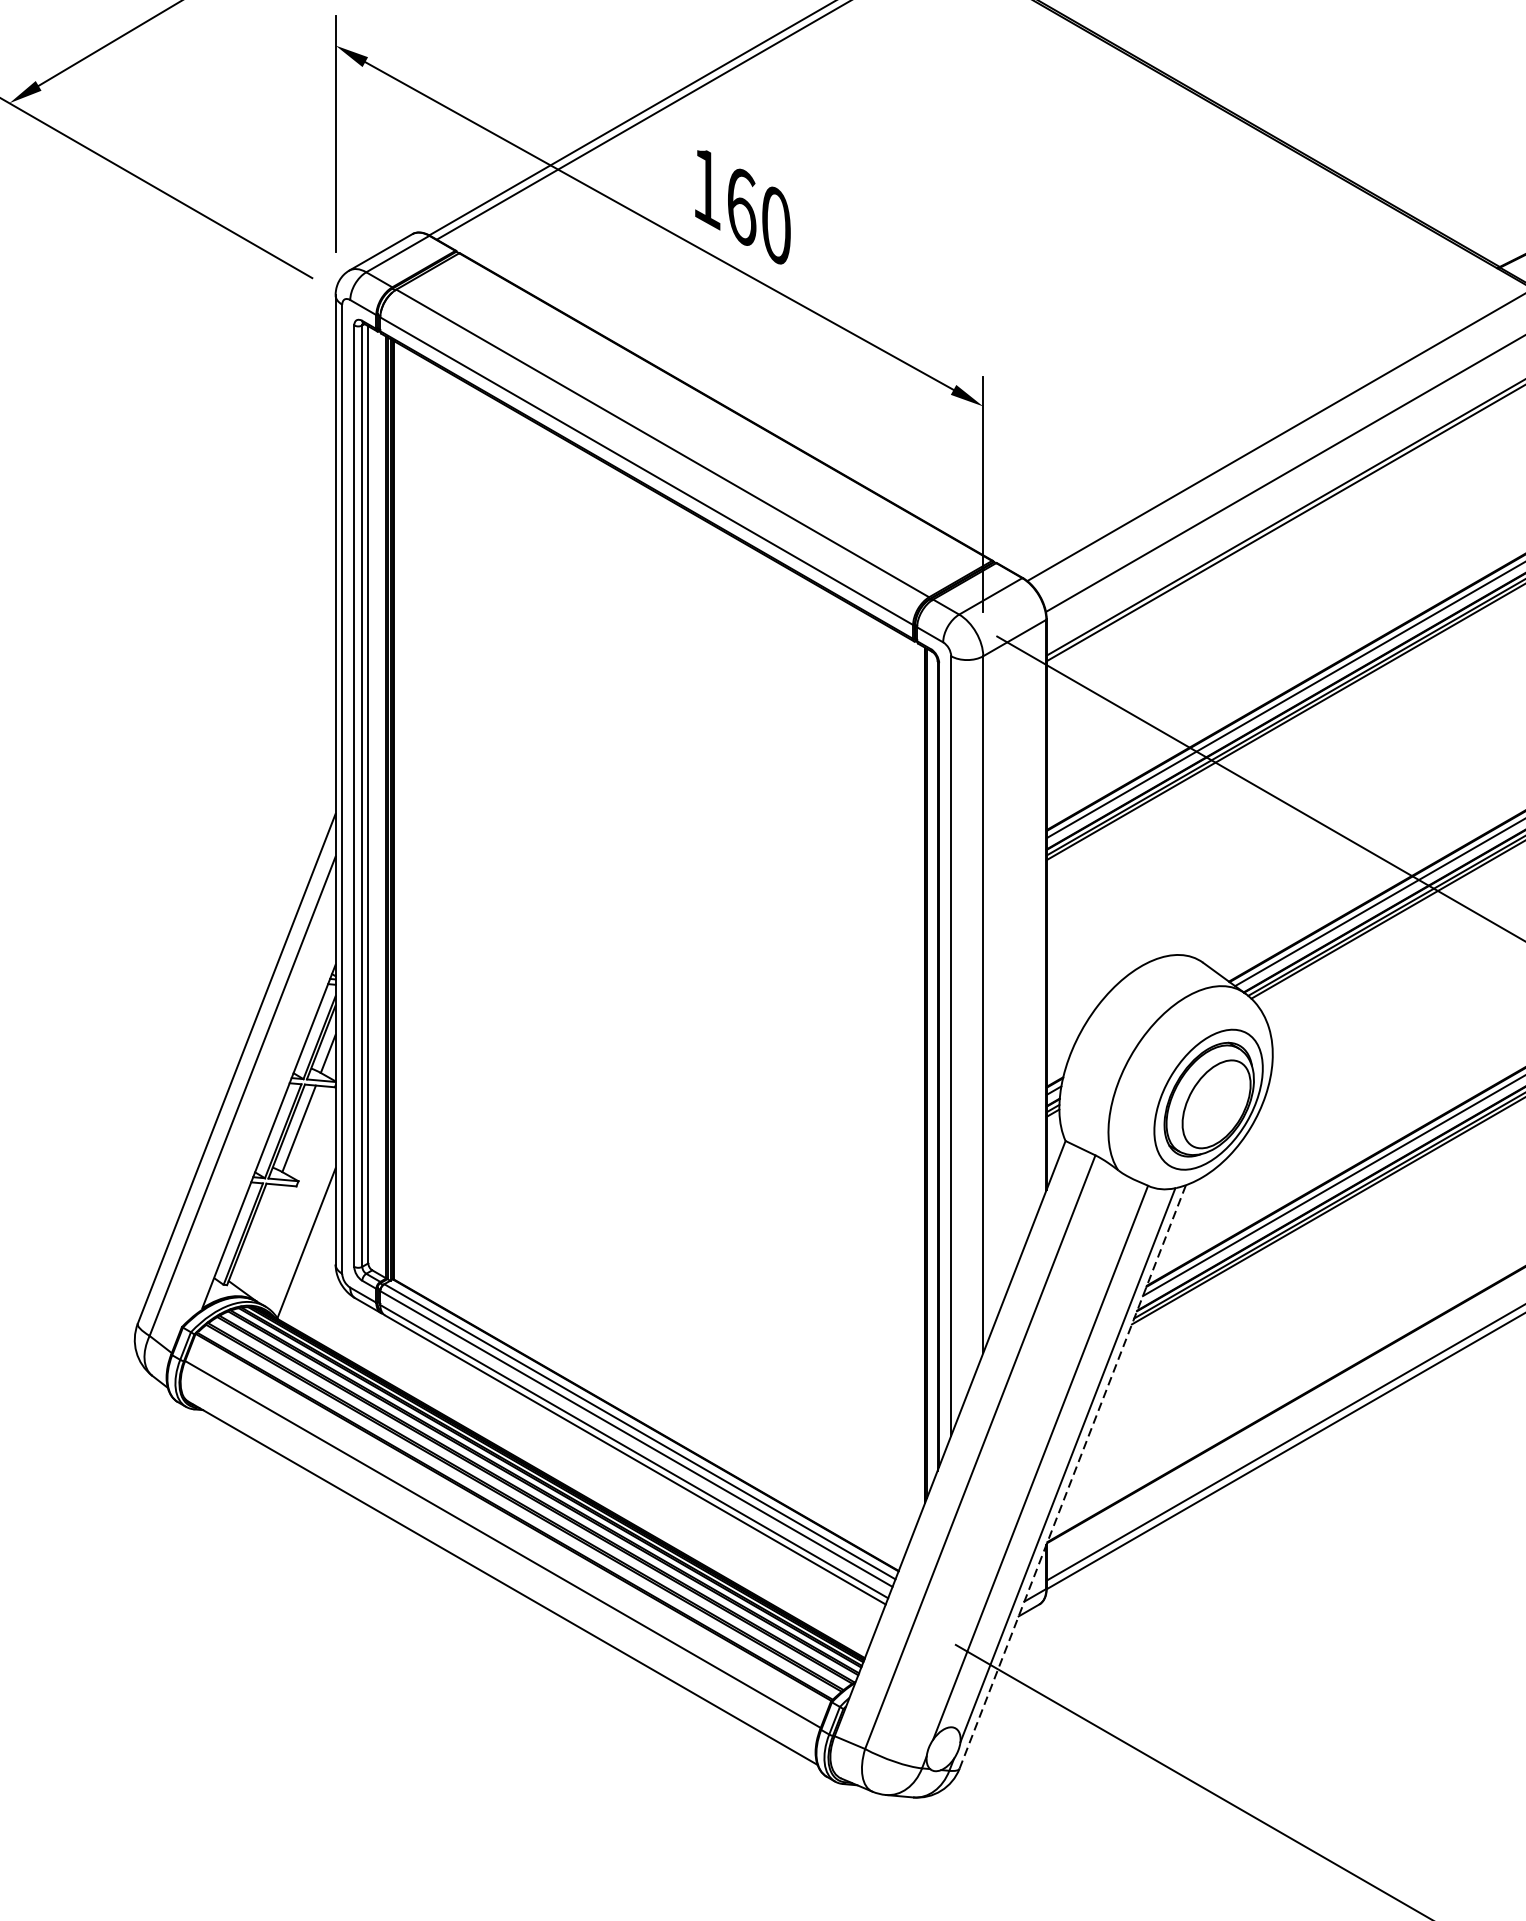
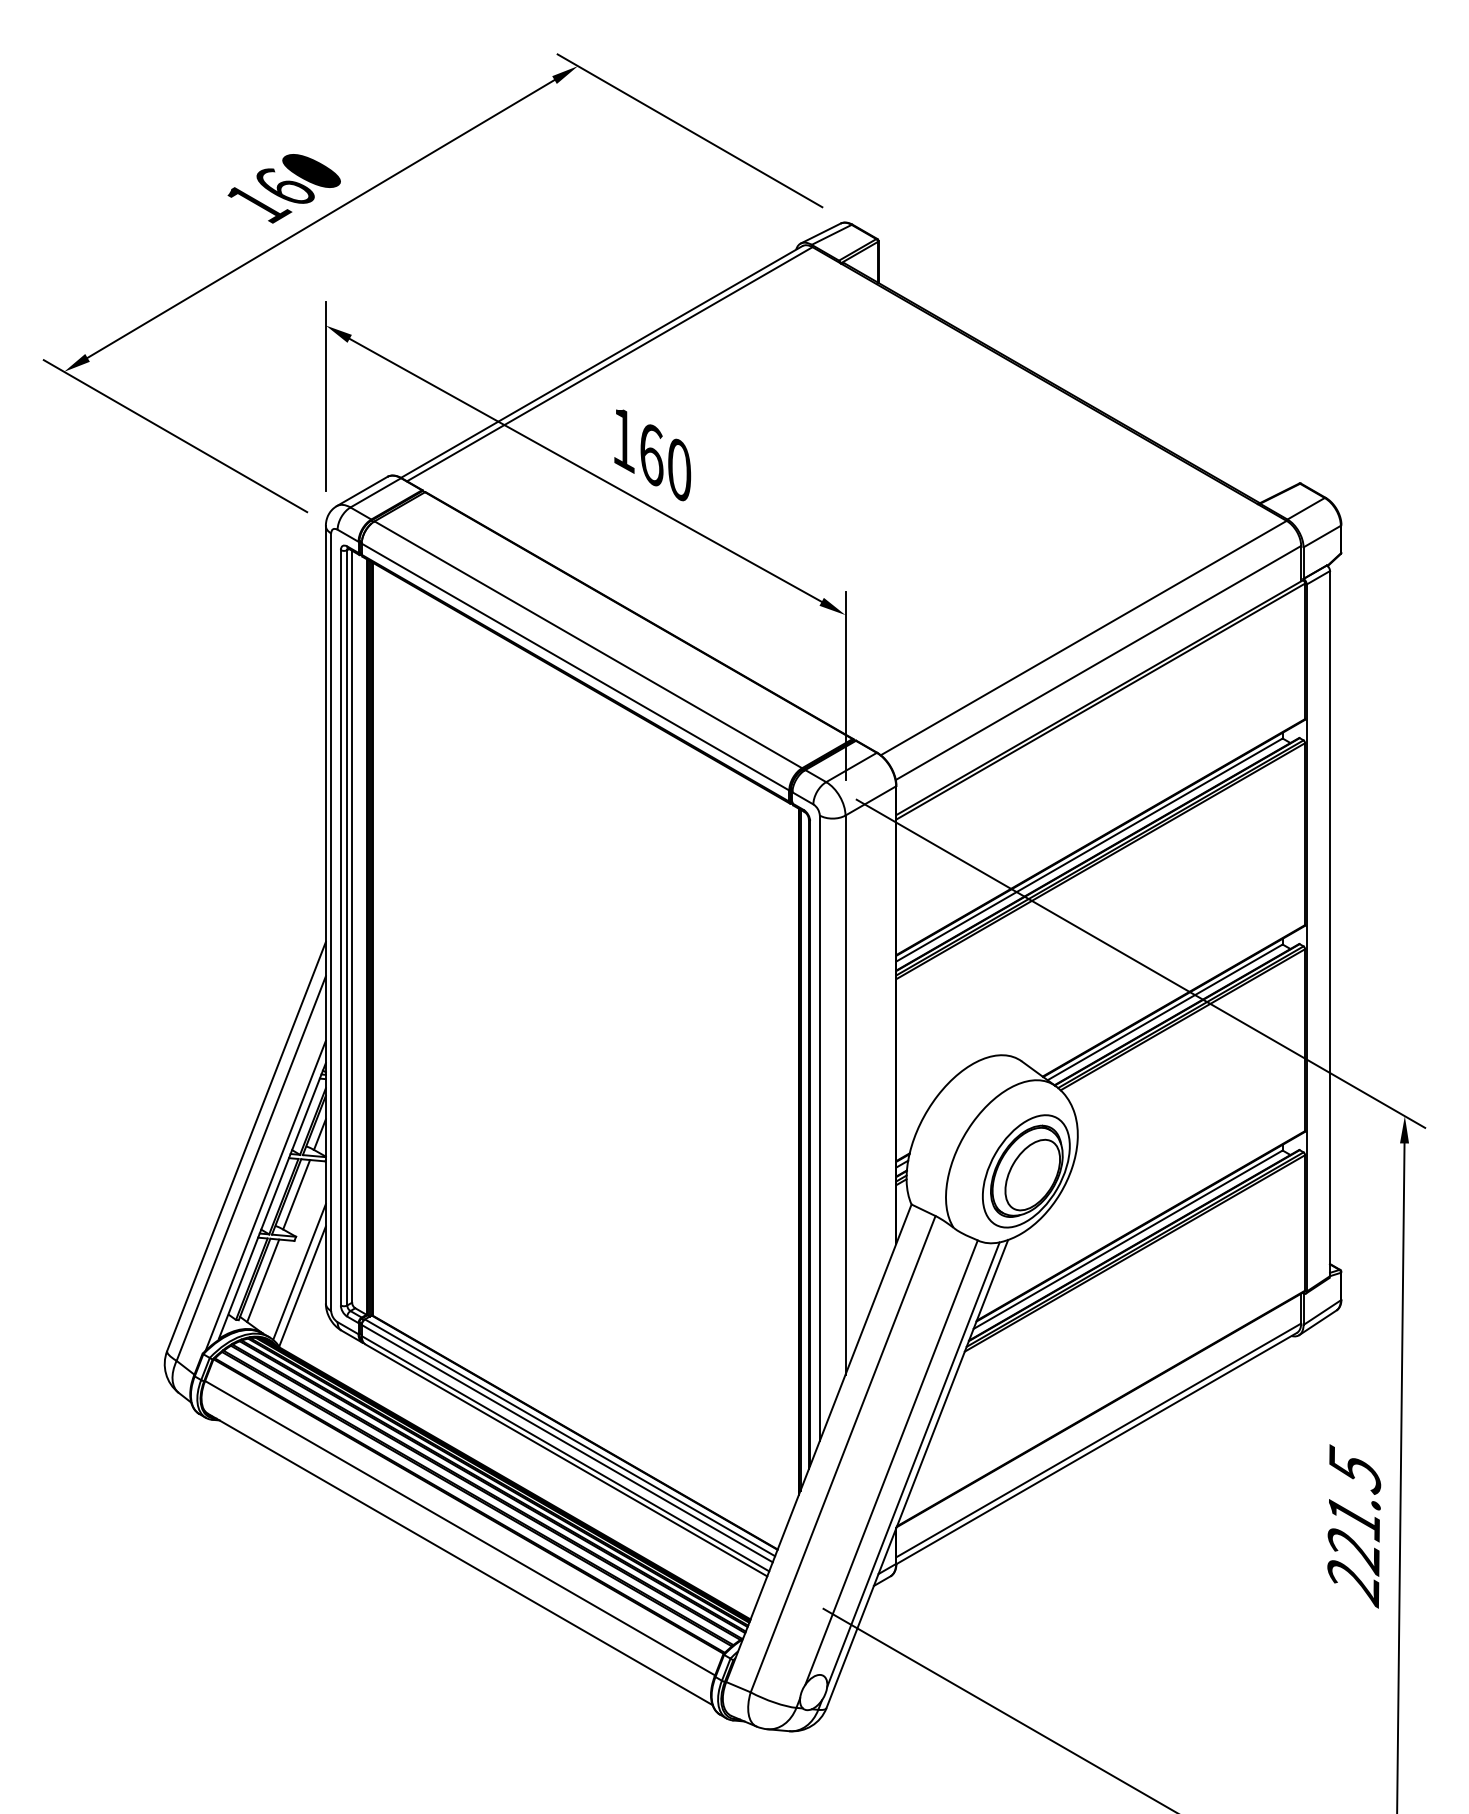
line: (260, 1129) -> (265, 1195), added
line: (302, 1224) -> (299, 1271), added
line: (257, 1235) -> (263, 1280), added
line: (1072, 1476) -> (917, 1473), dashed -> solid

